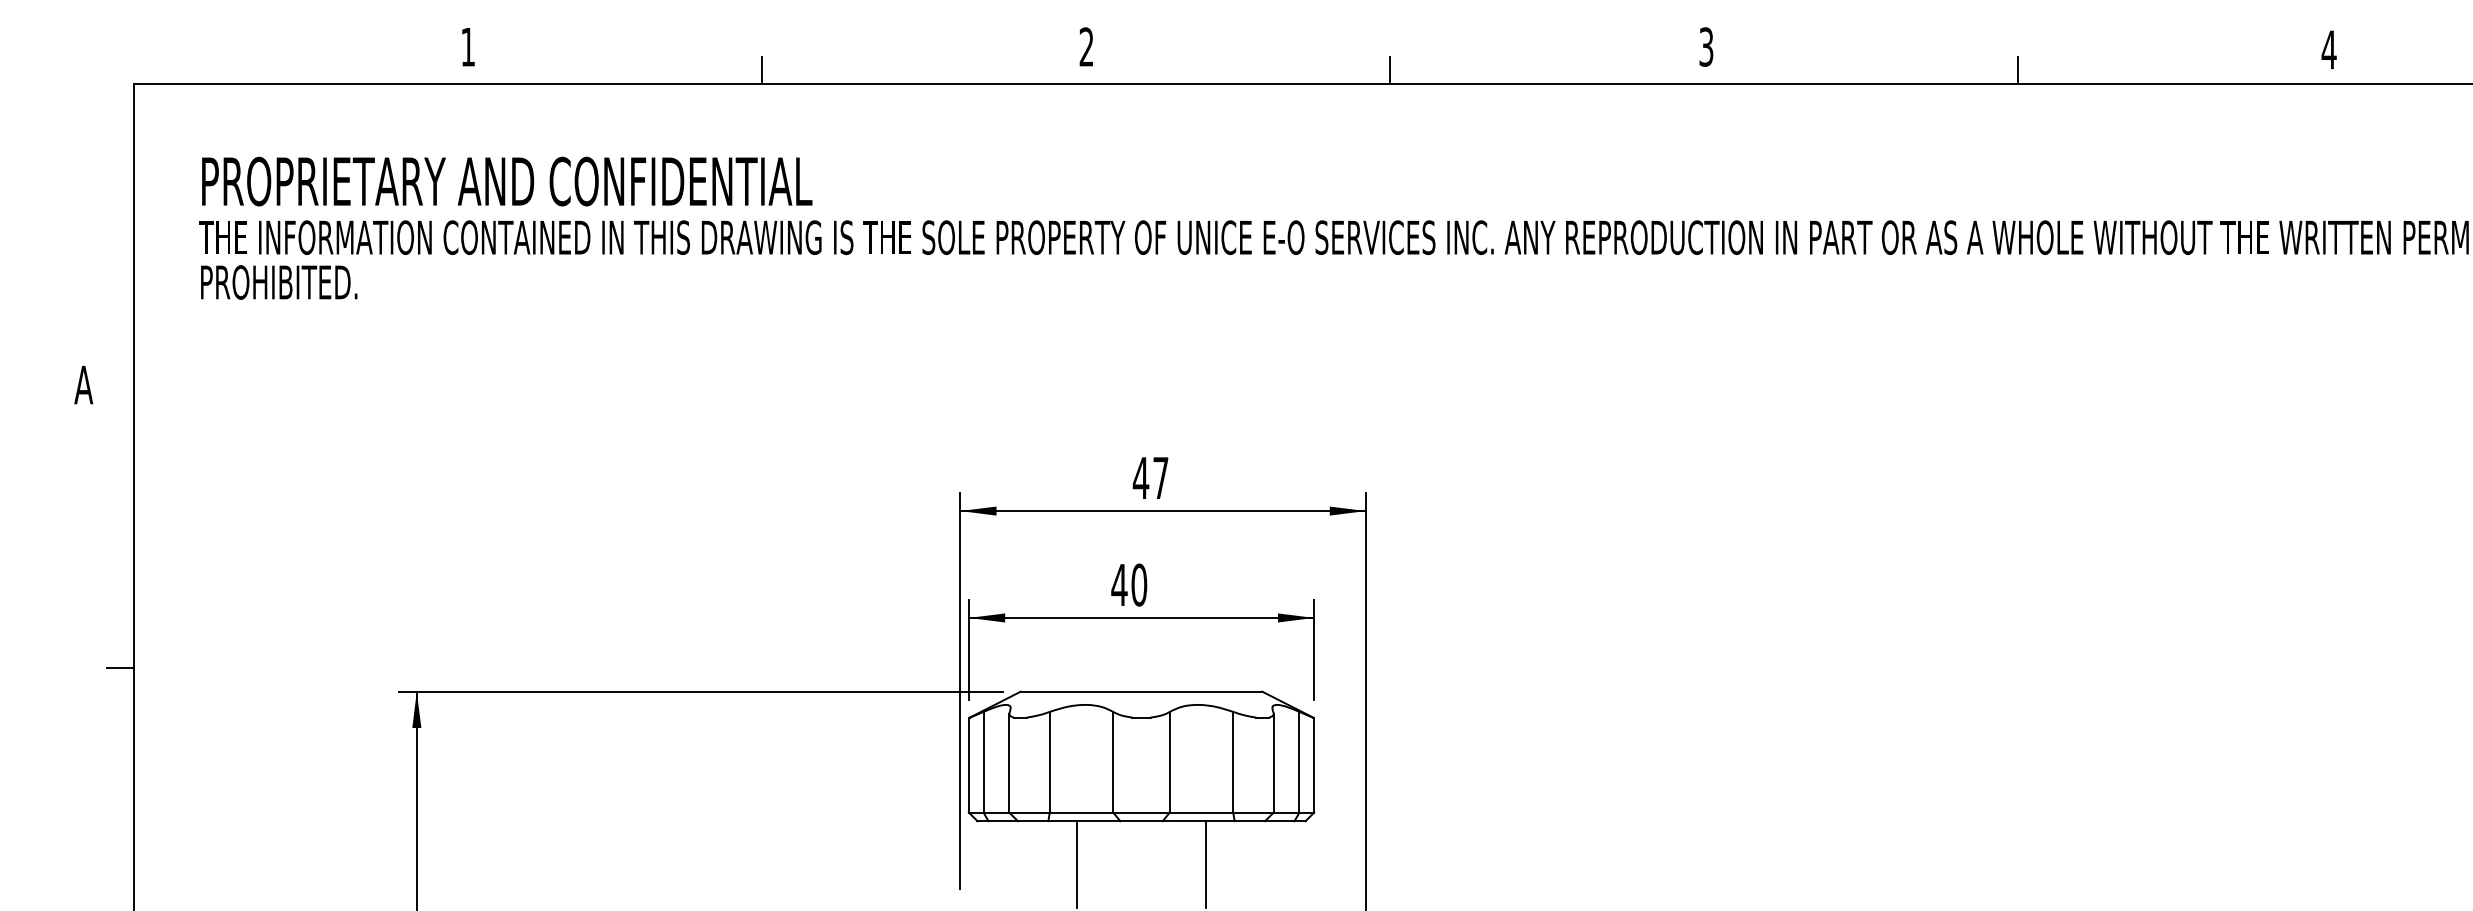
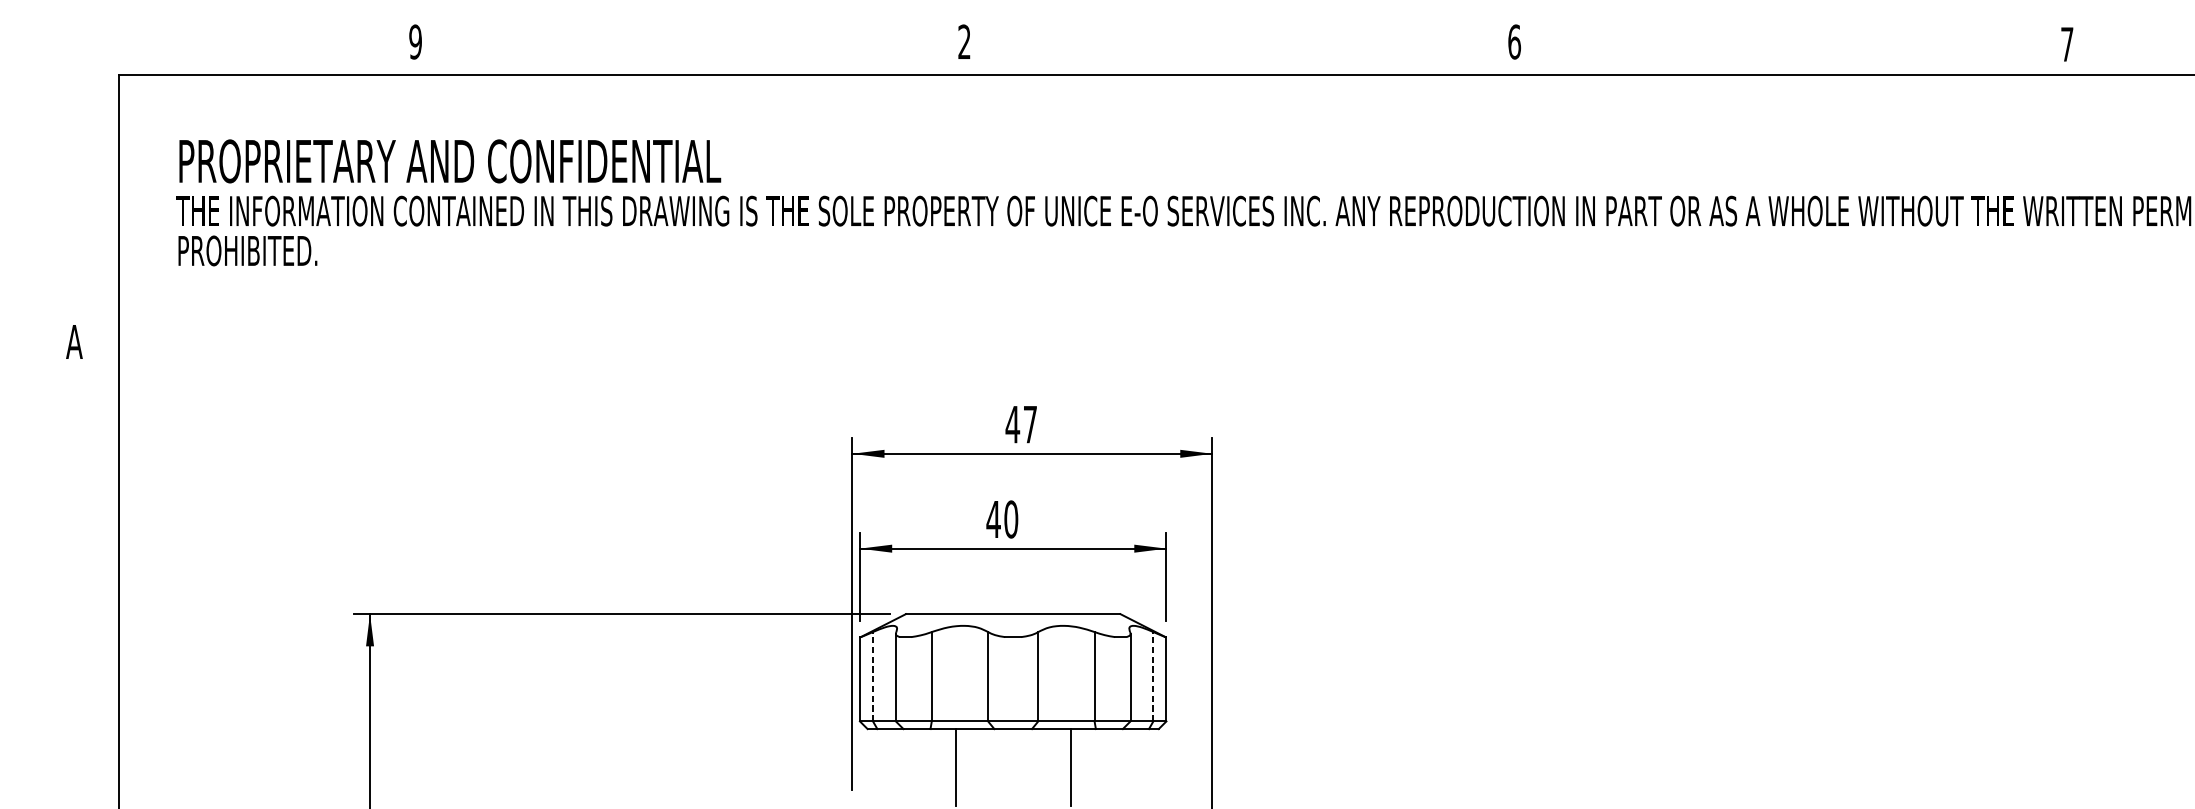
text: (468, 46) -> (415, 41), 1 -> 9
text: (1706, 46) -> (1514, 41), 3 -> 6
text: (2328, 49) -> (2066, 44), 4 -> 7
line: (762, 69) -> (676, 61), removed
line: (1390, 69) -> (1234, 61), removed
line: (2017, 69) -> (1790, 61), removed
line: (120, 667) -> (107, 592), removed
line: (983, 761) -> (872, 676), solid -> dashed
line: (1299, 761) -> (1153, 676), solid -> dashed

